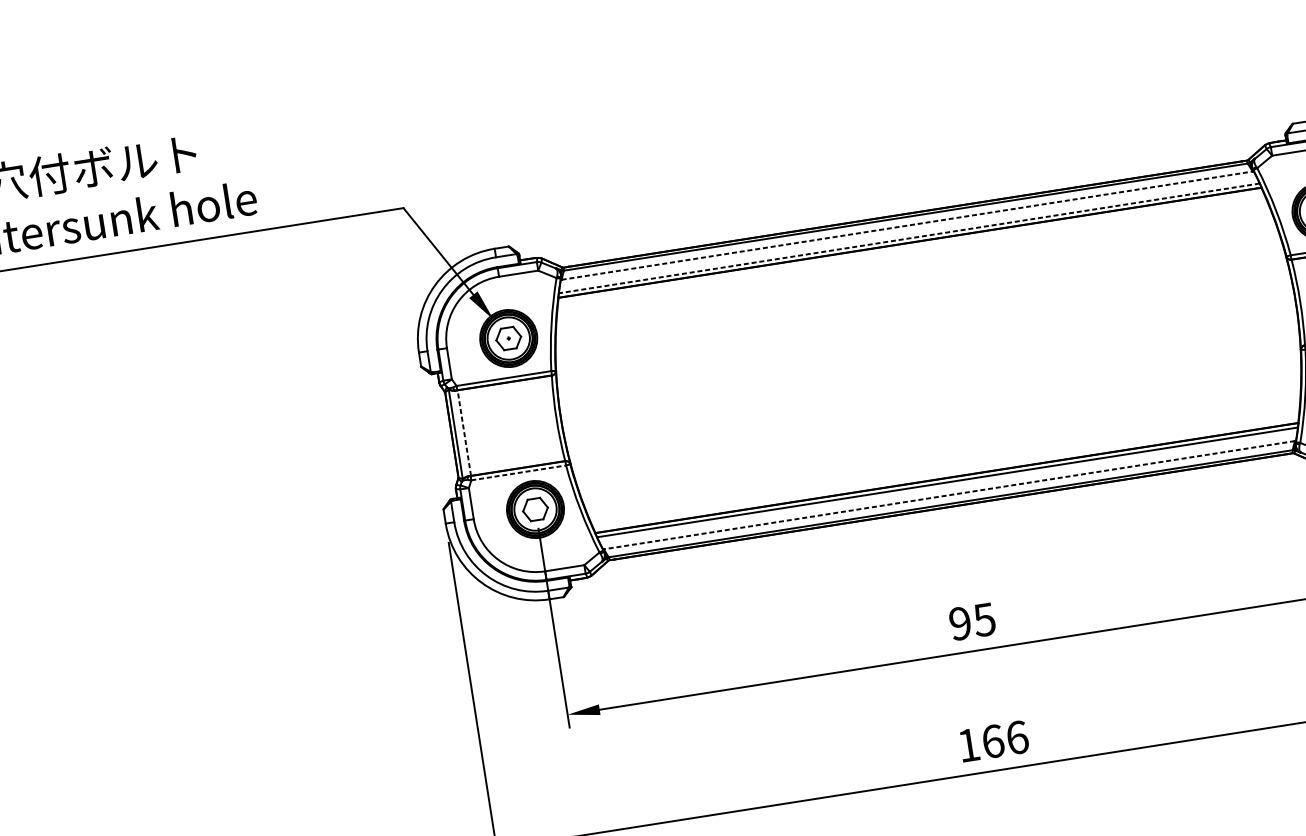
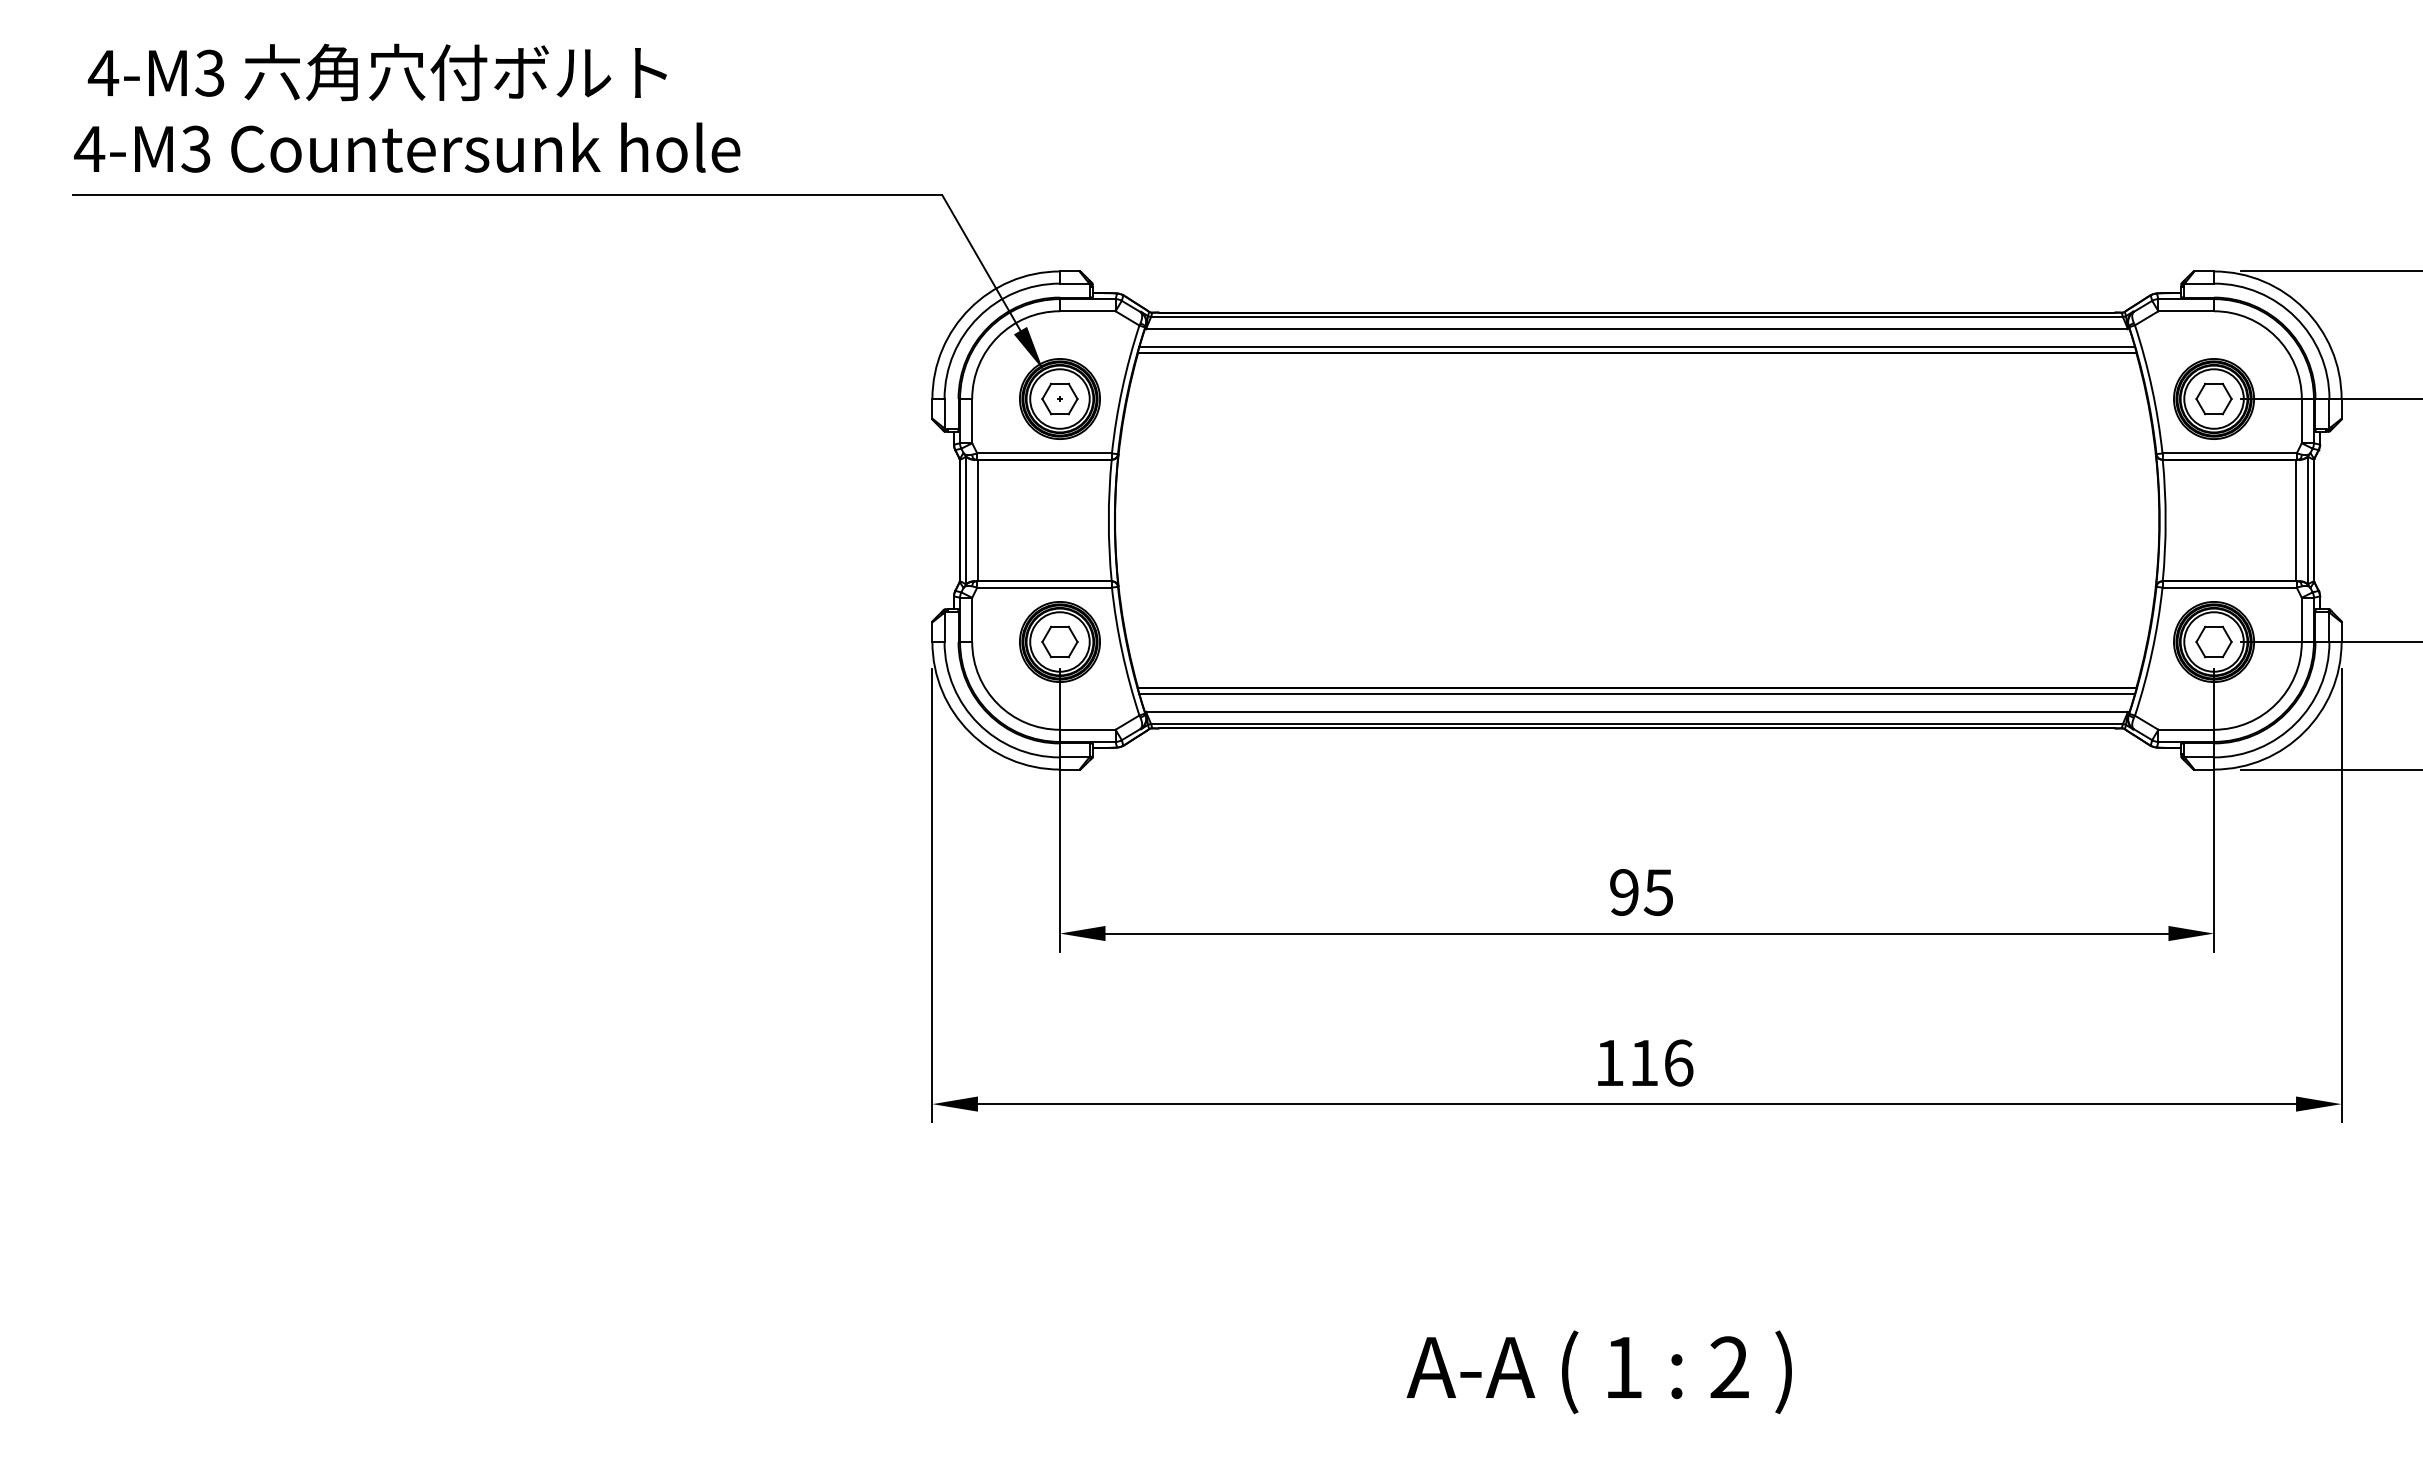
line: (907, 225) -> (1637, 329), dashed -> solid
line: (909, 238) -> (1637, 347), dashed -> solid
line: (464, 433) -> (977, 520), dashed -> solid
line: (519, 472) -> (1045, 587), dashed -> solid
line: (949, 494) -> (1637, 711), dashed -> solid
text: (993, 741) -> (1644, 1062), 166 -> 116

